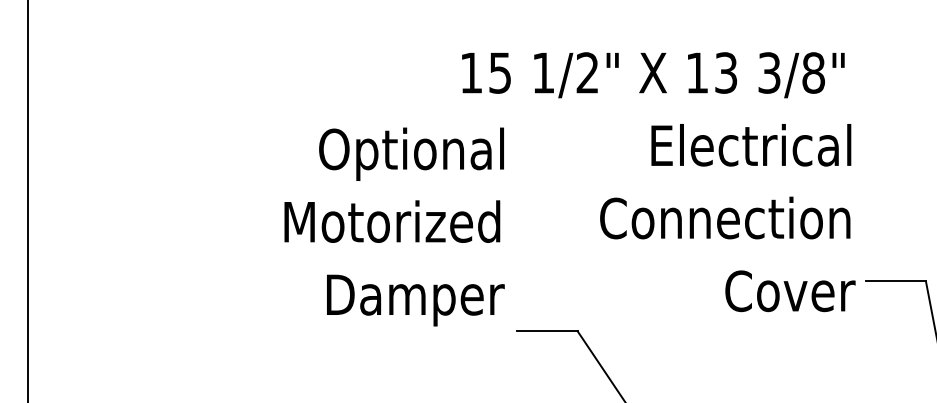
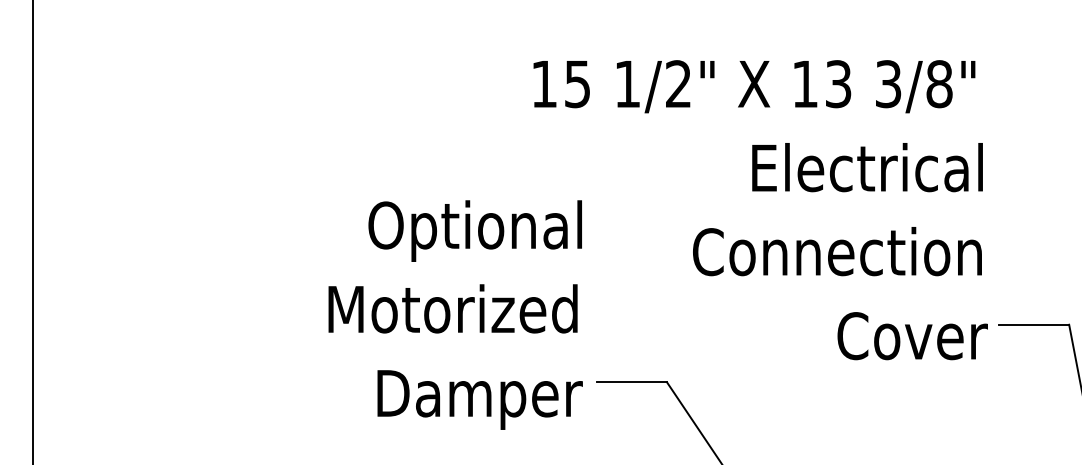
text: (394, 226) -> (455, 314), moved

